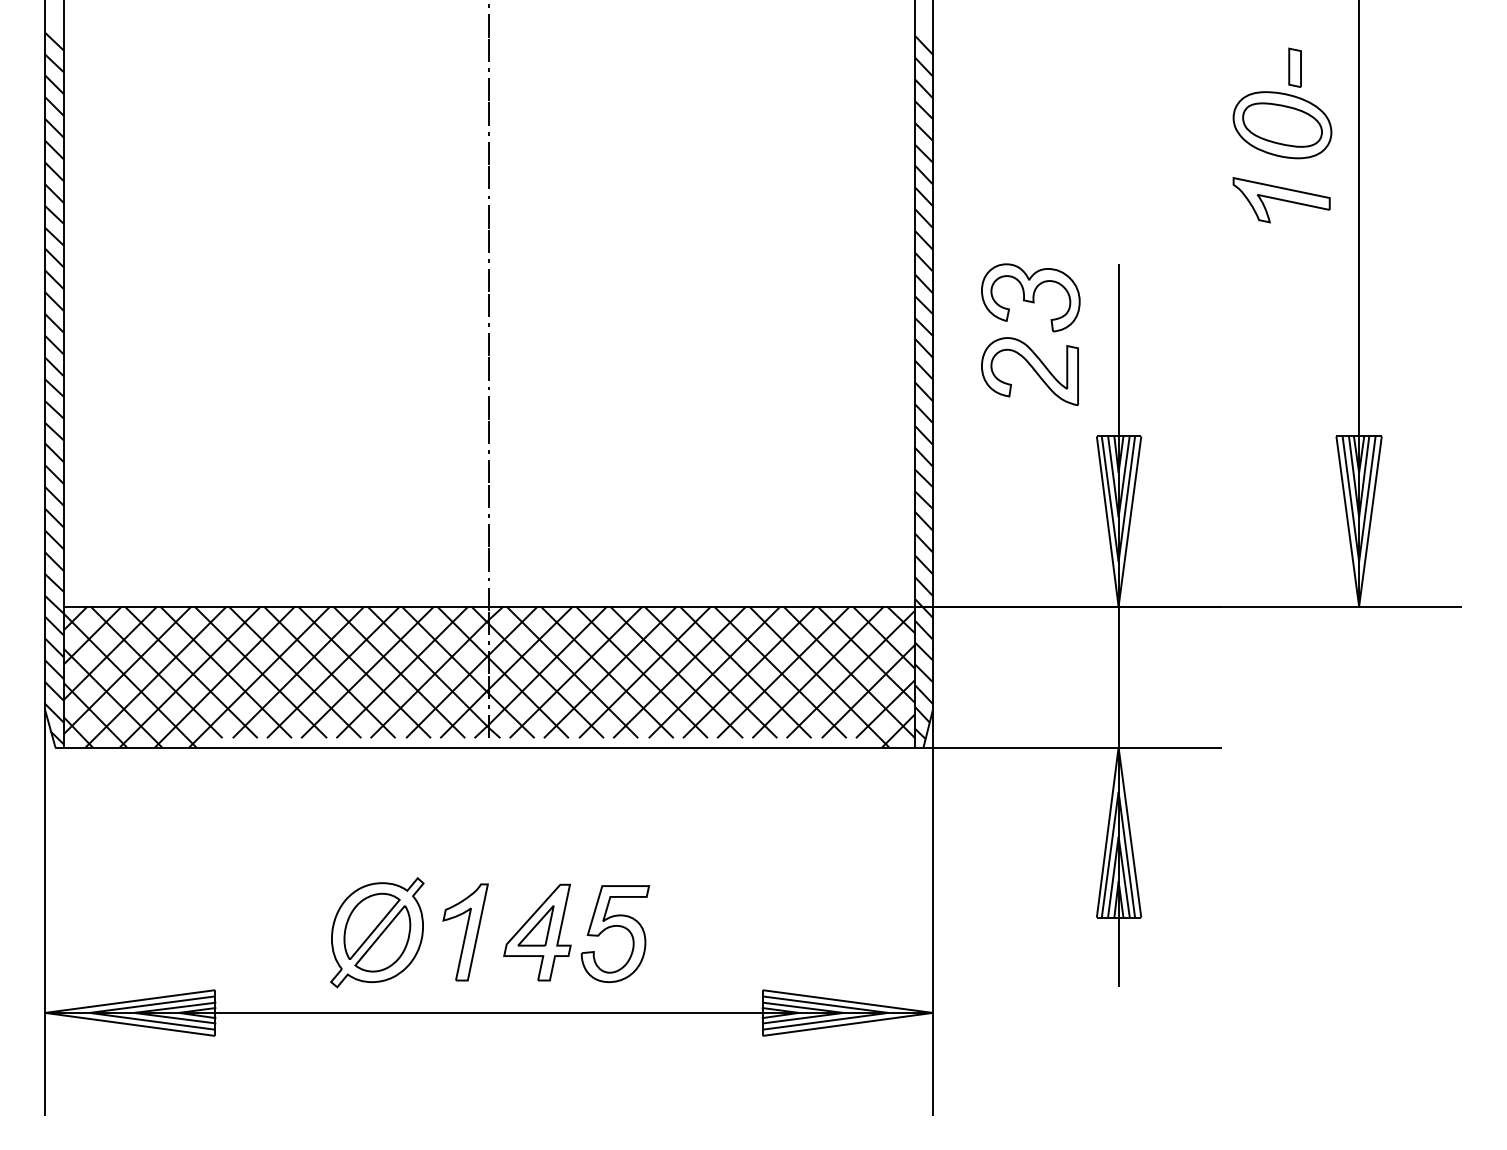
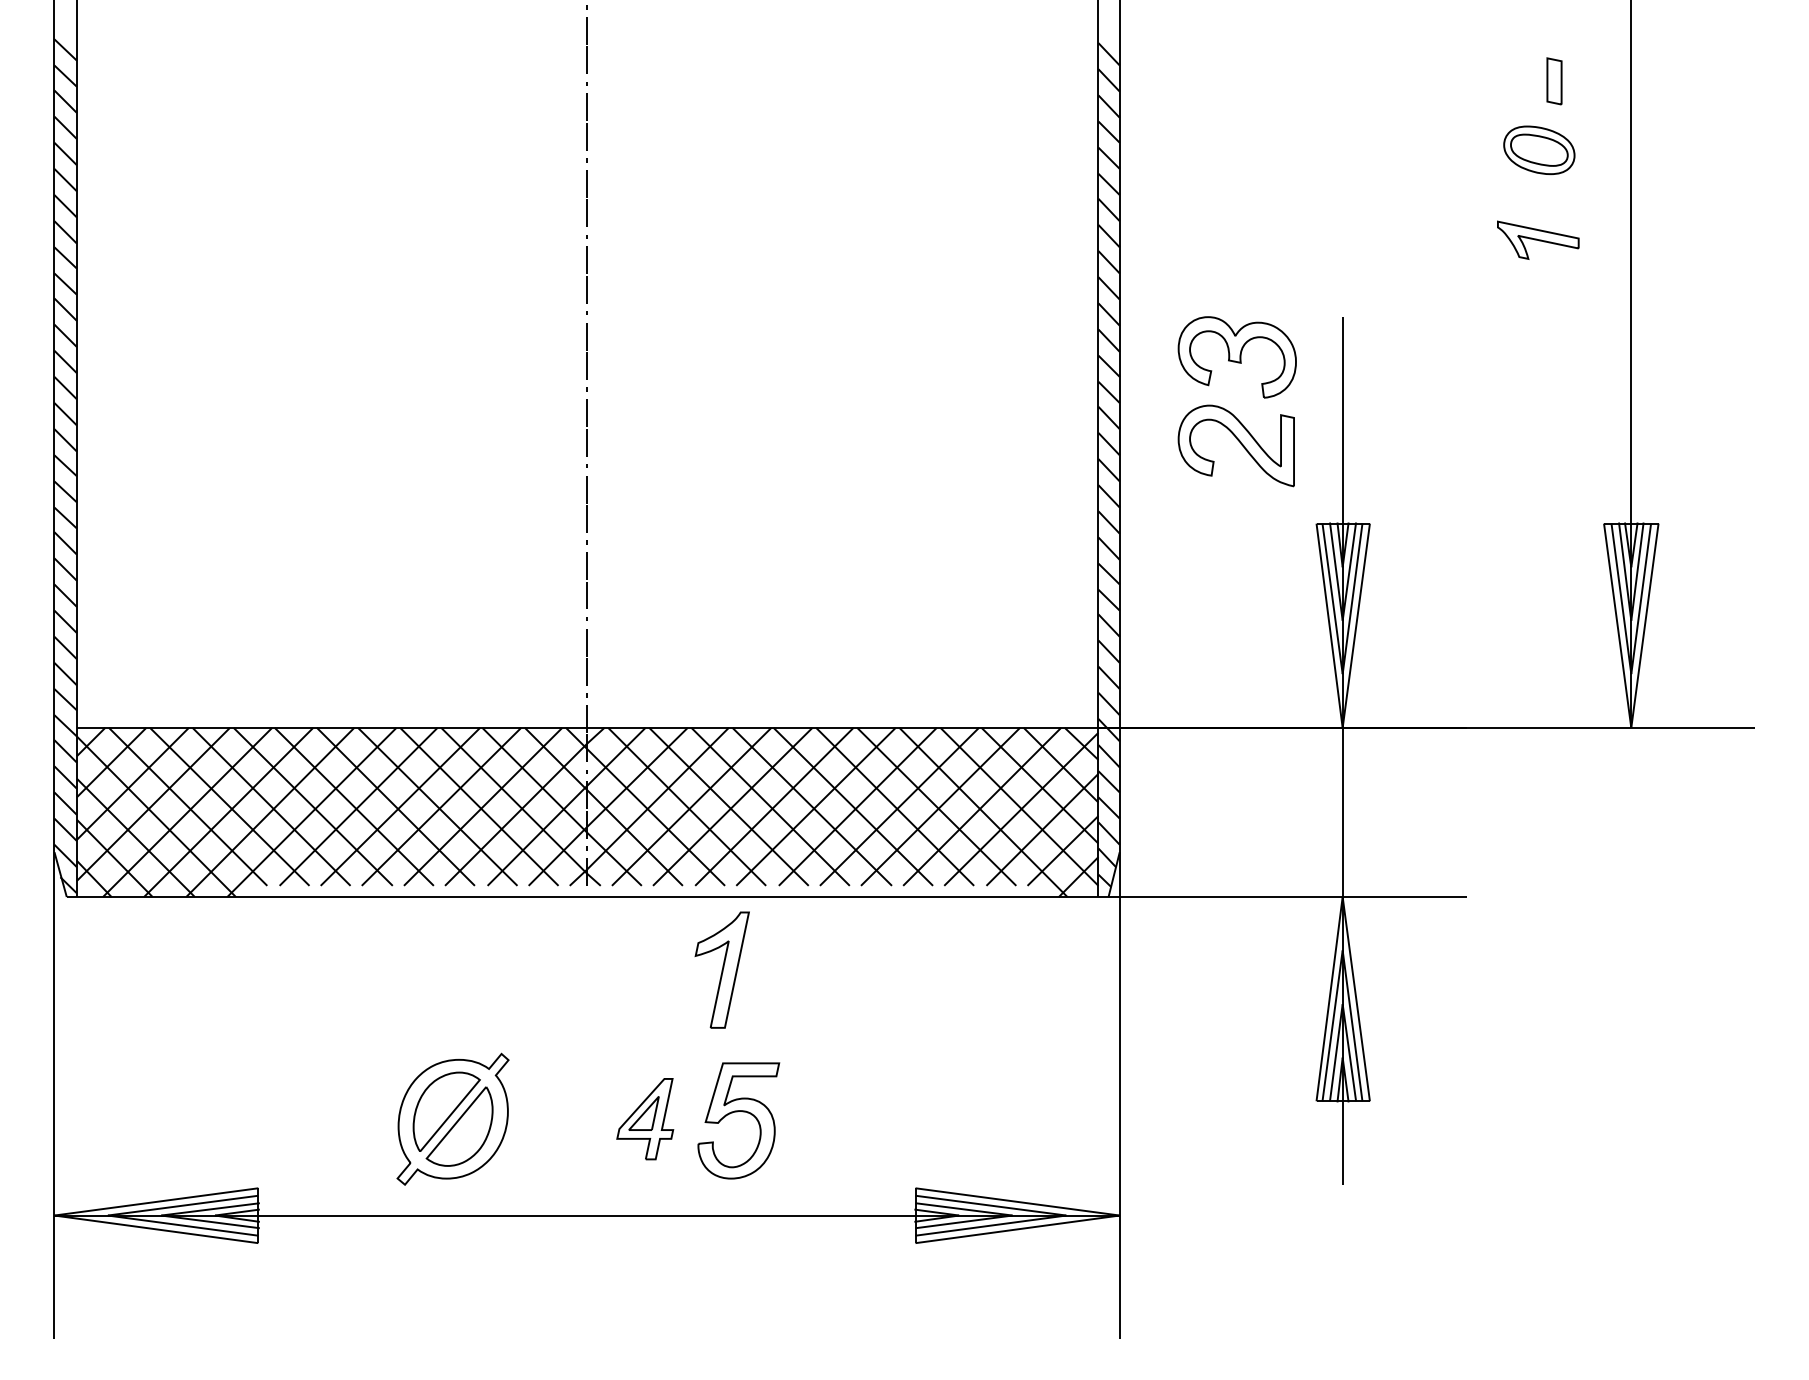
part: (1282, 125) -> (1539, 150), size x0.6
part: (1281, 200) -> (1538, 240), size x0.7
part: (465, 932) -> (722, 970), moved
part: (537, 932) -> (645, 1119), size x0.7

